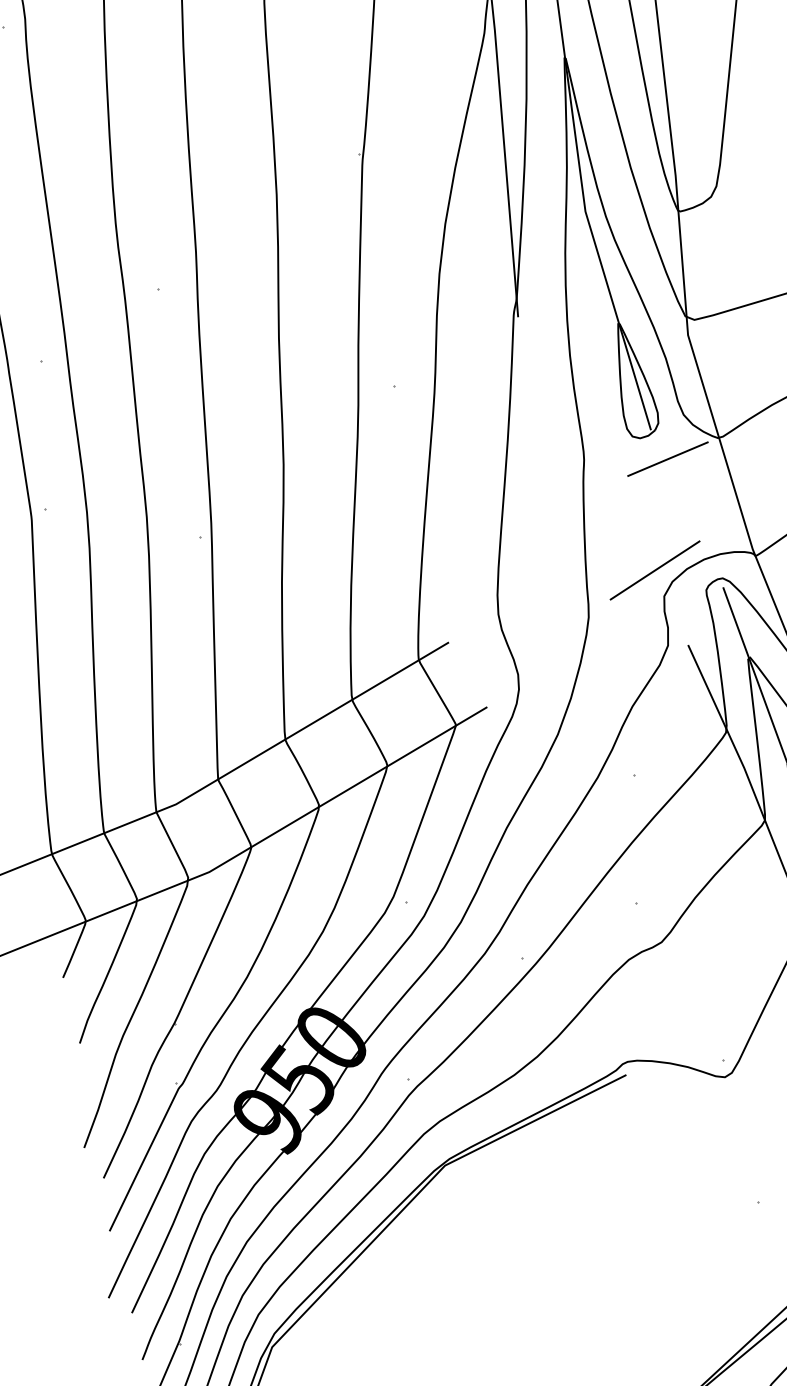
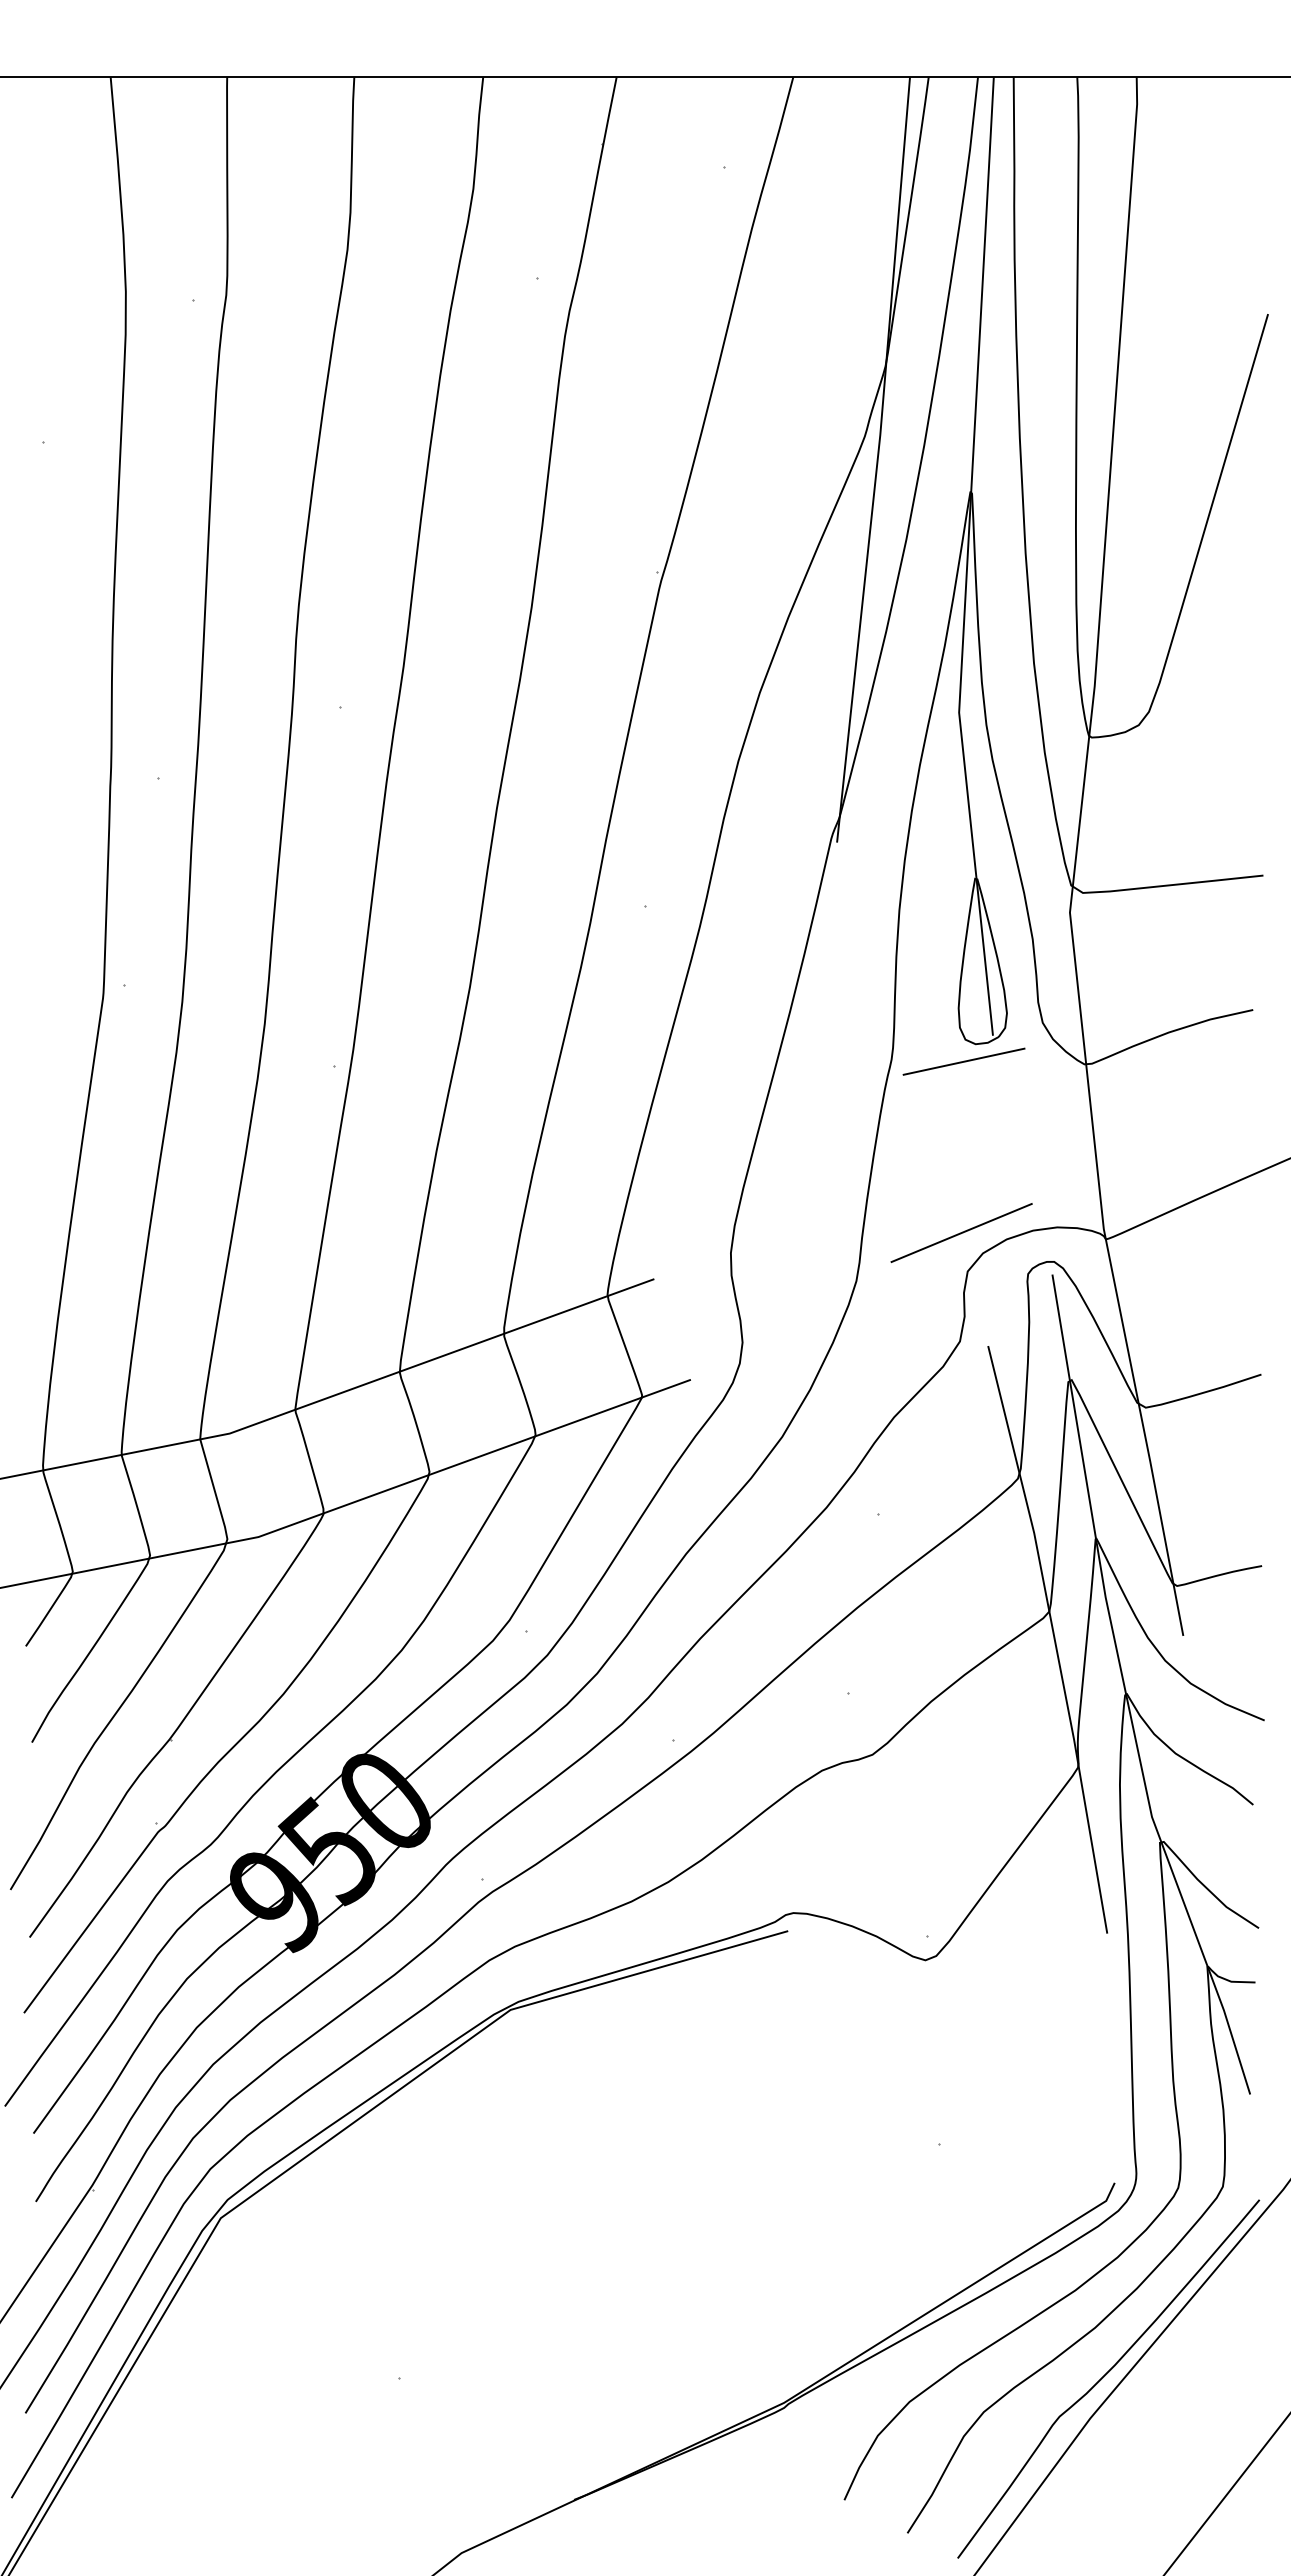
line: (667, 459) -> (963, 1061), moved

